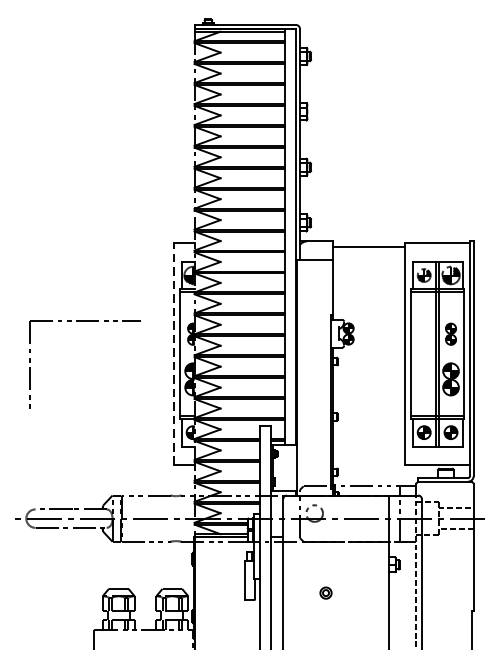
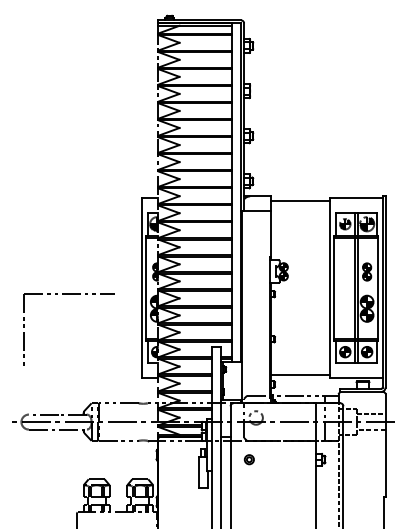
part: (84, 321) -> (68, 294), moved
line: (173, 353) -> (141, 287), dashed -> solid
line: (369, 461) -> (300, 375), added
part: (324, 592) -> (248, 459), moved

